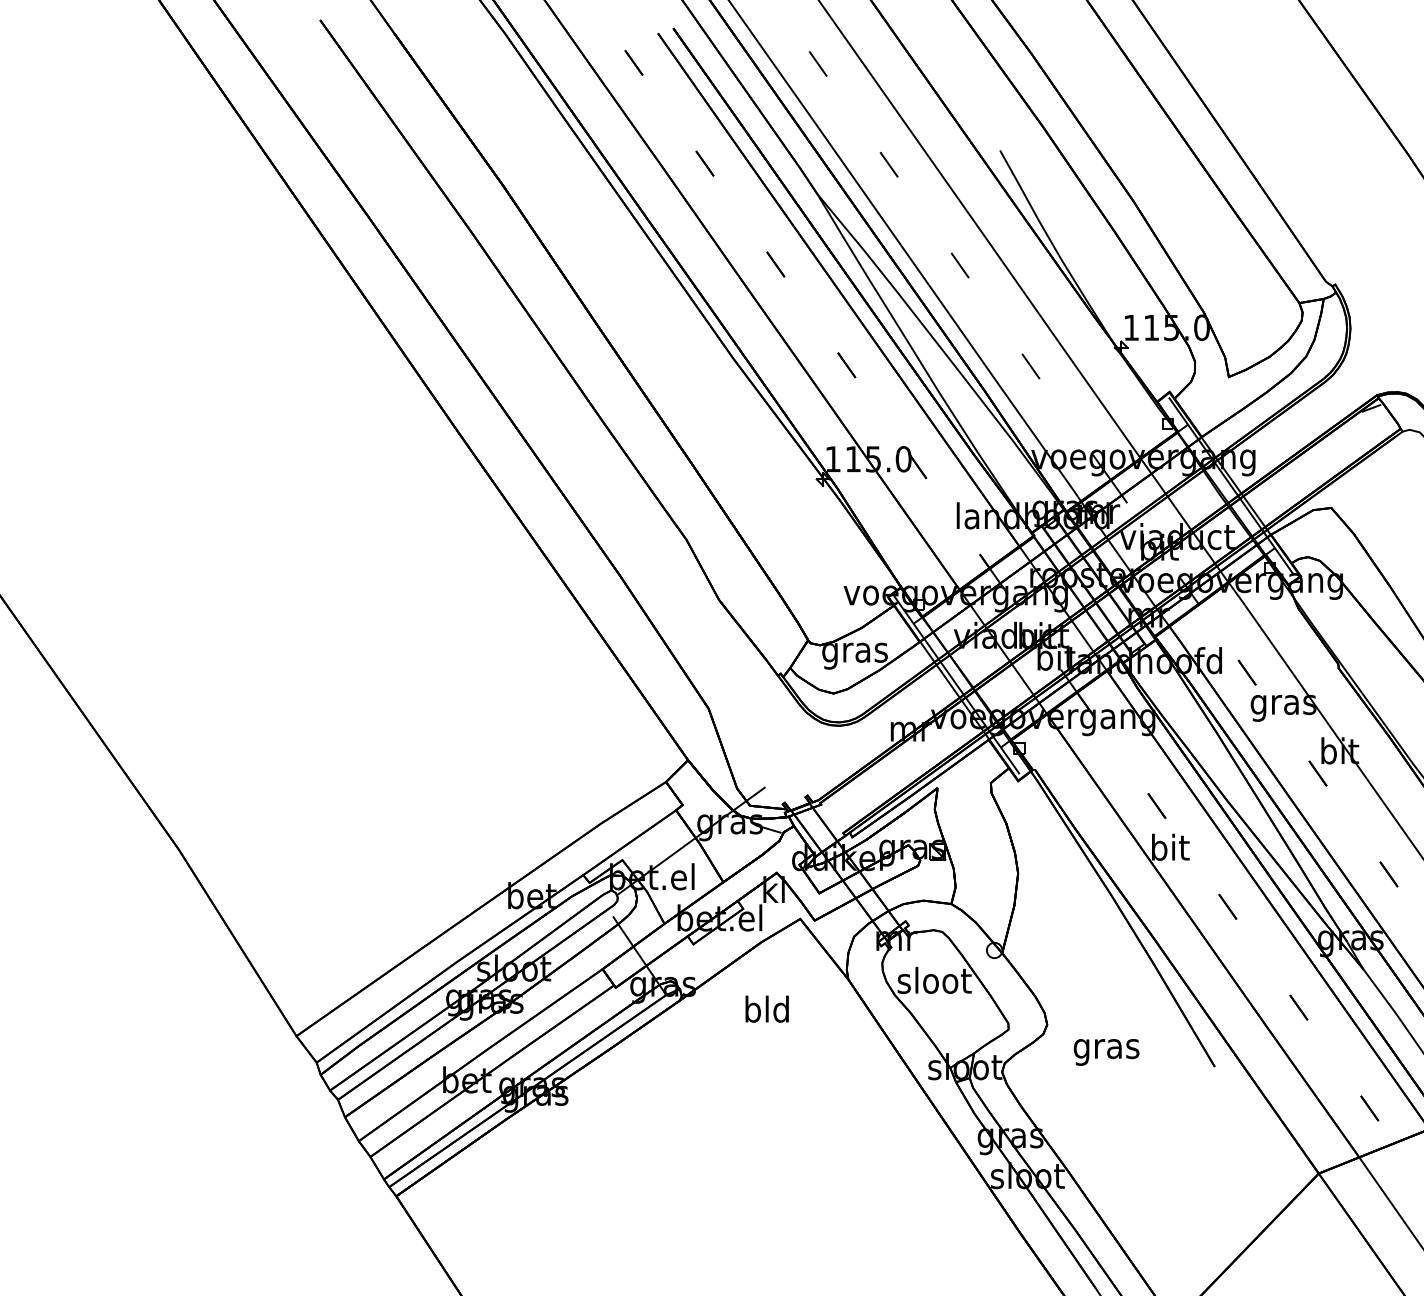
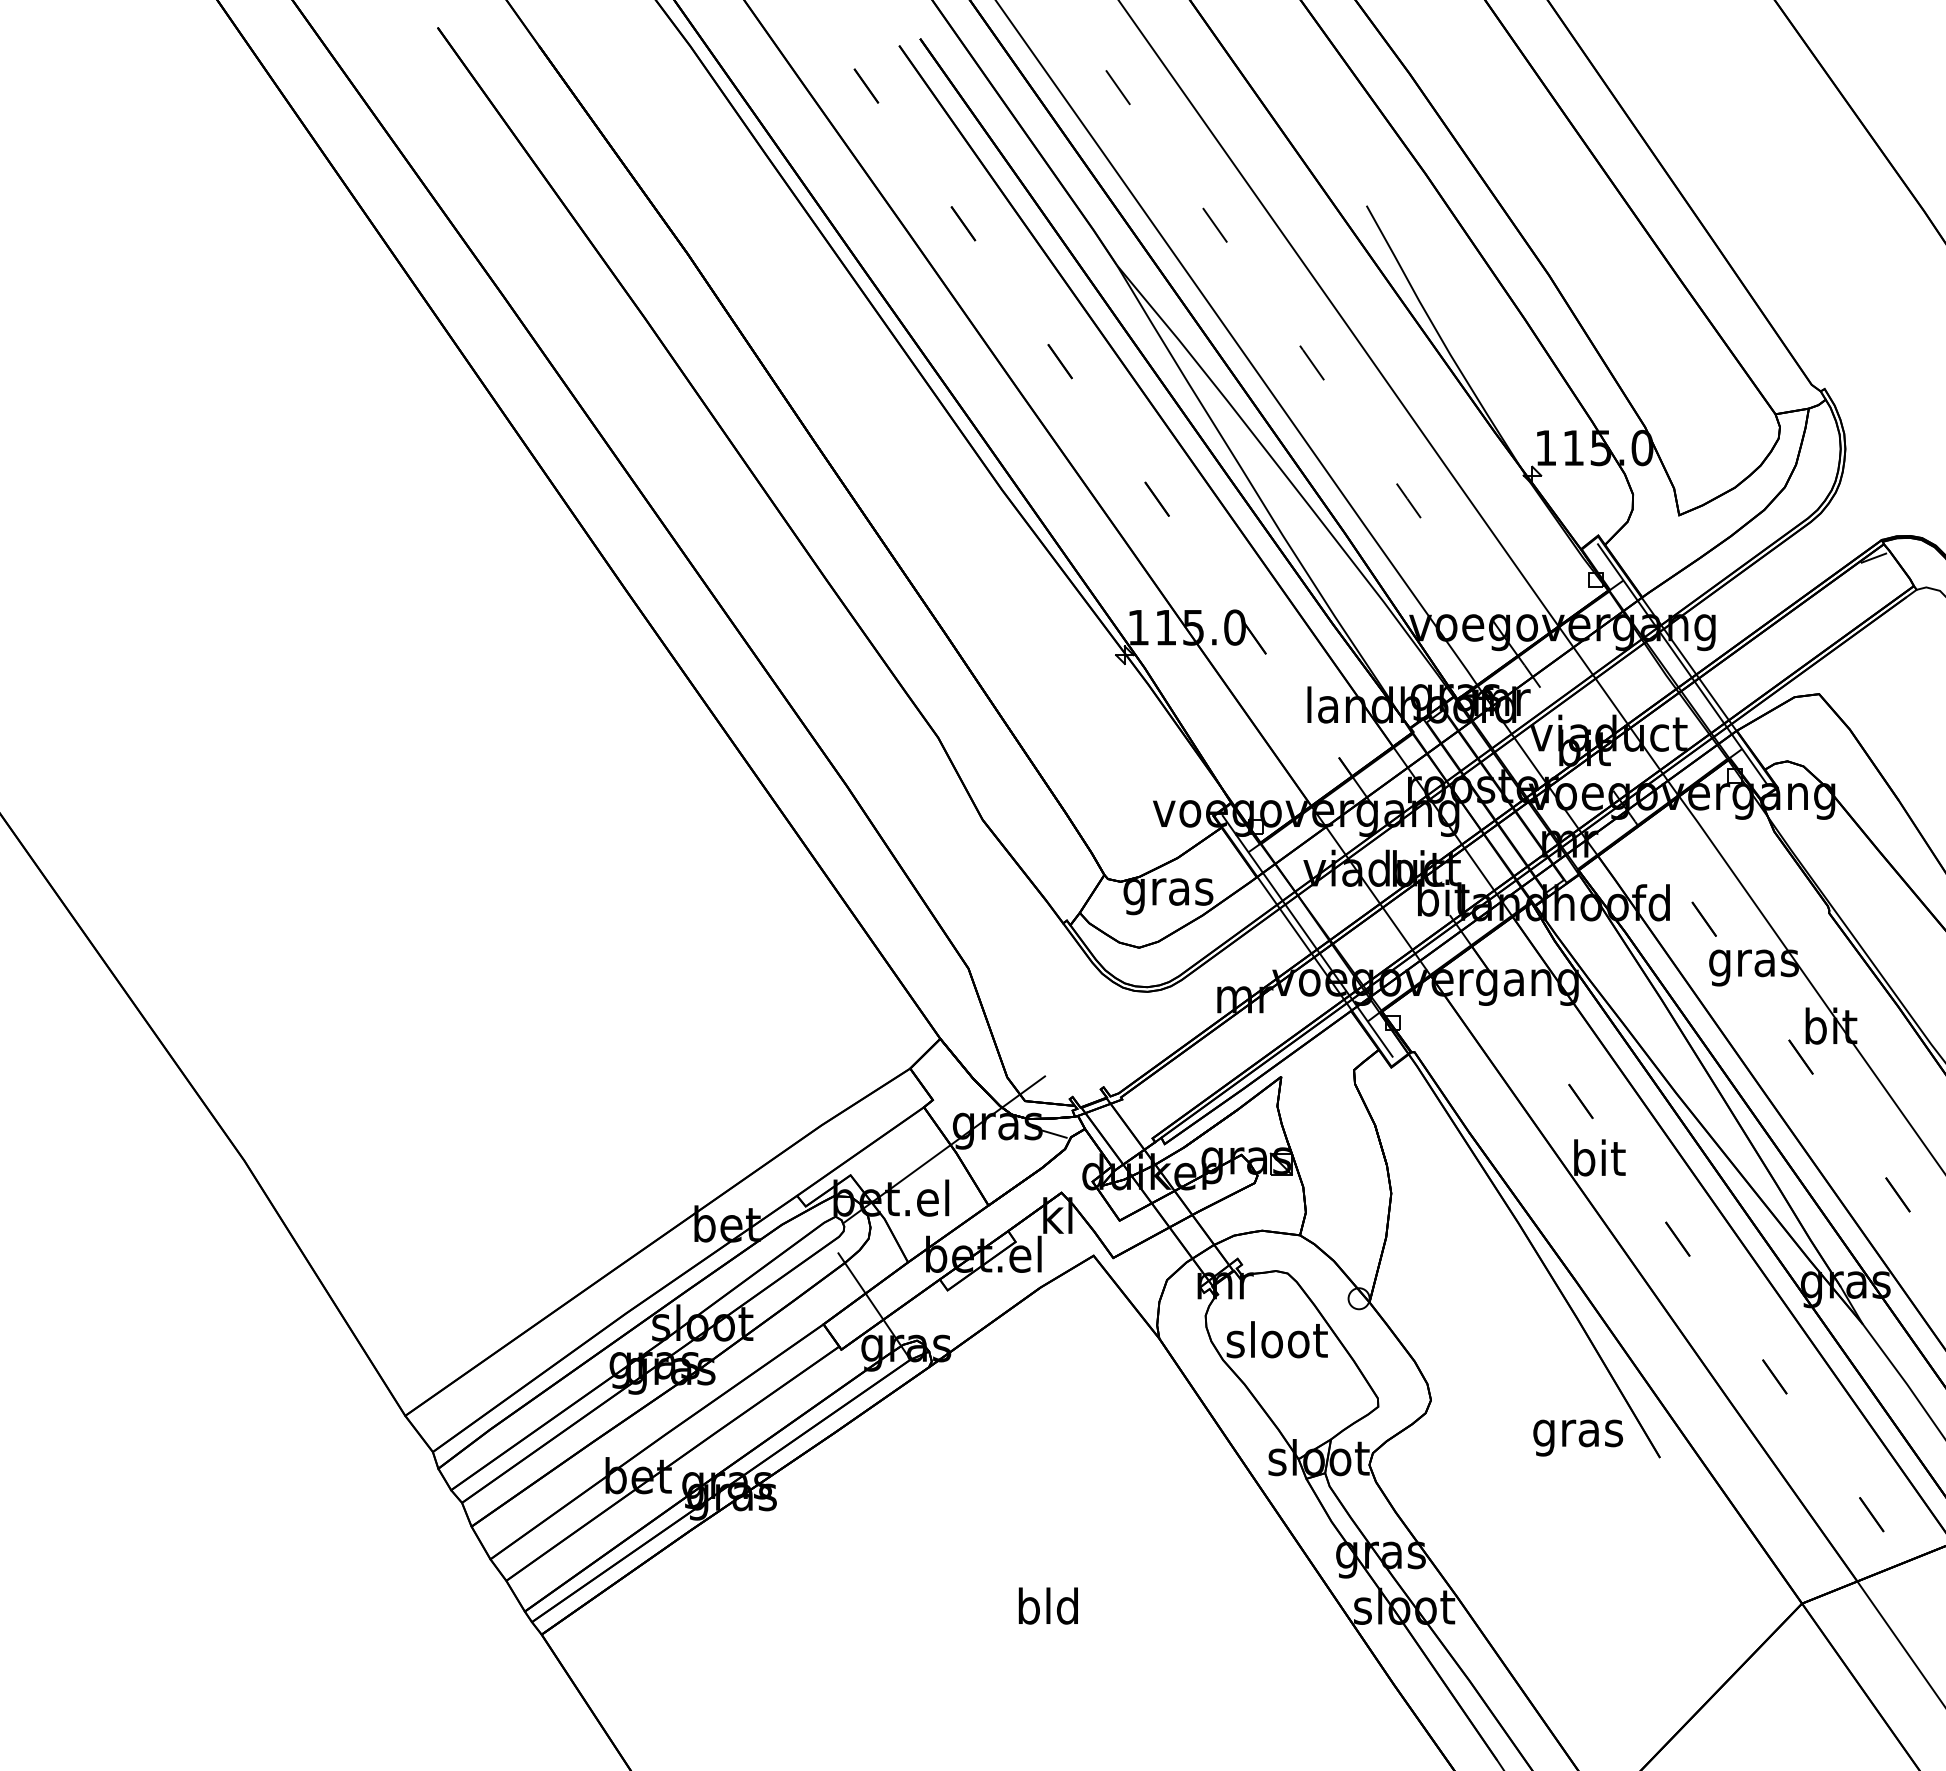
text: (766, 1008) -> (1047, 1605), moved
text: (1106, 1052) -> (1578, 1437), moved

